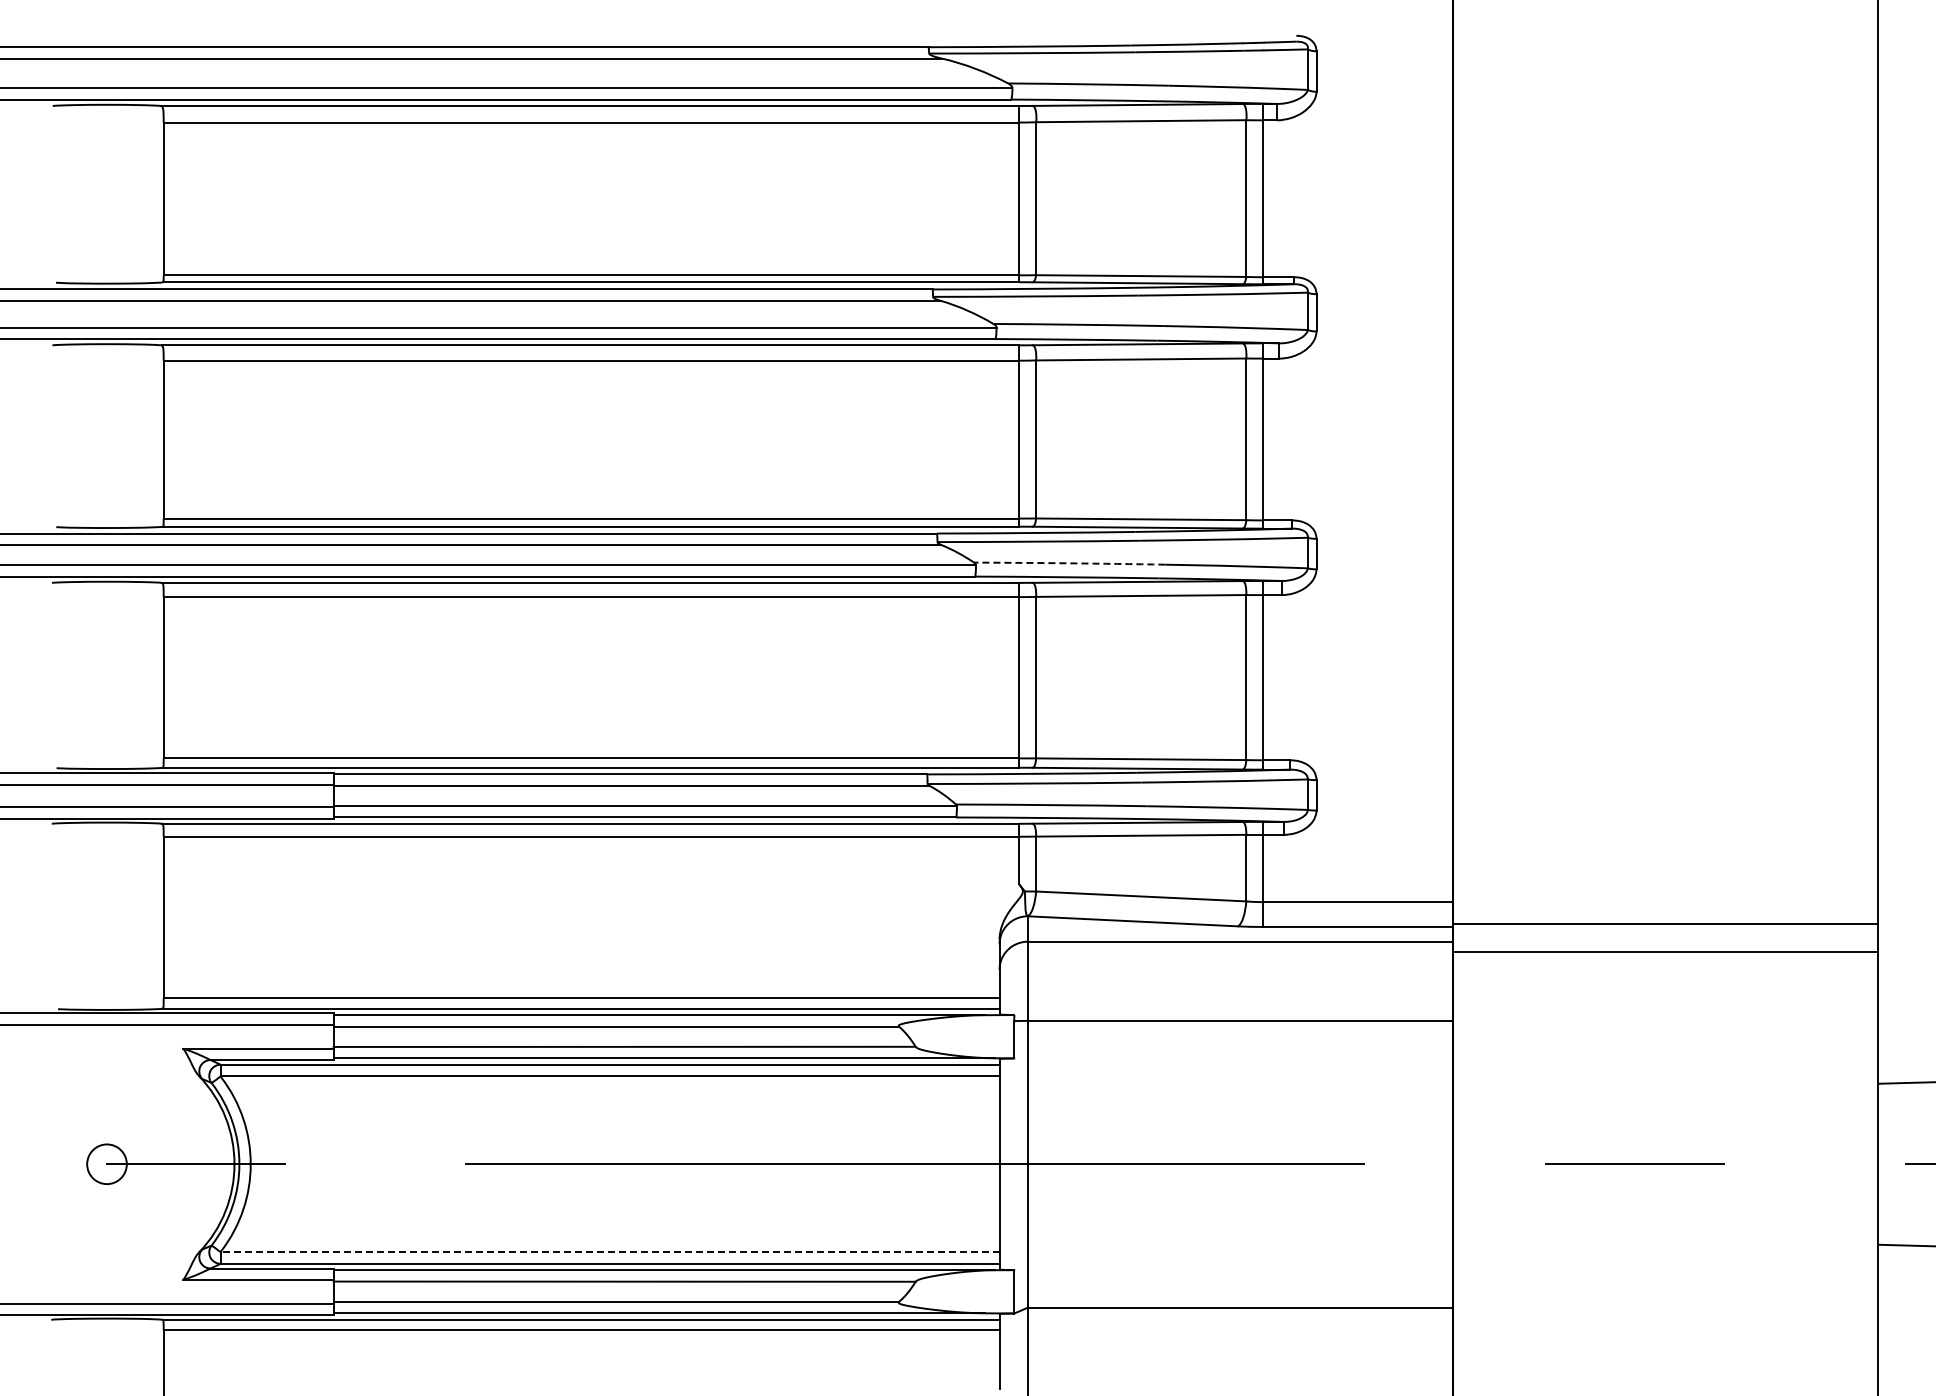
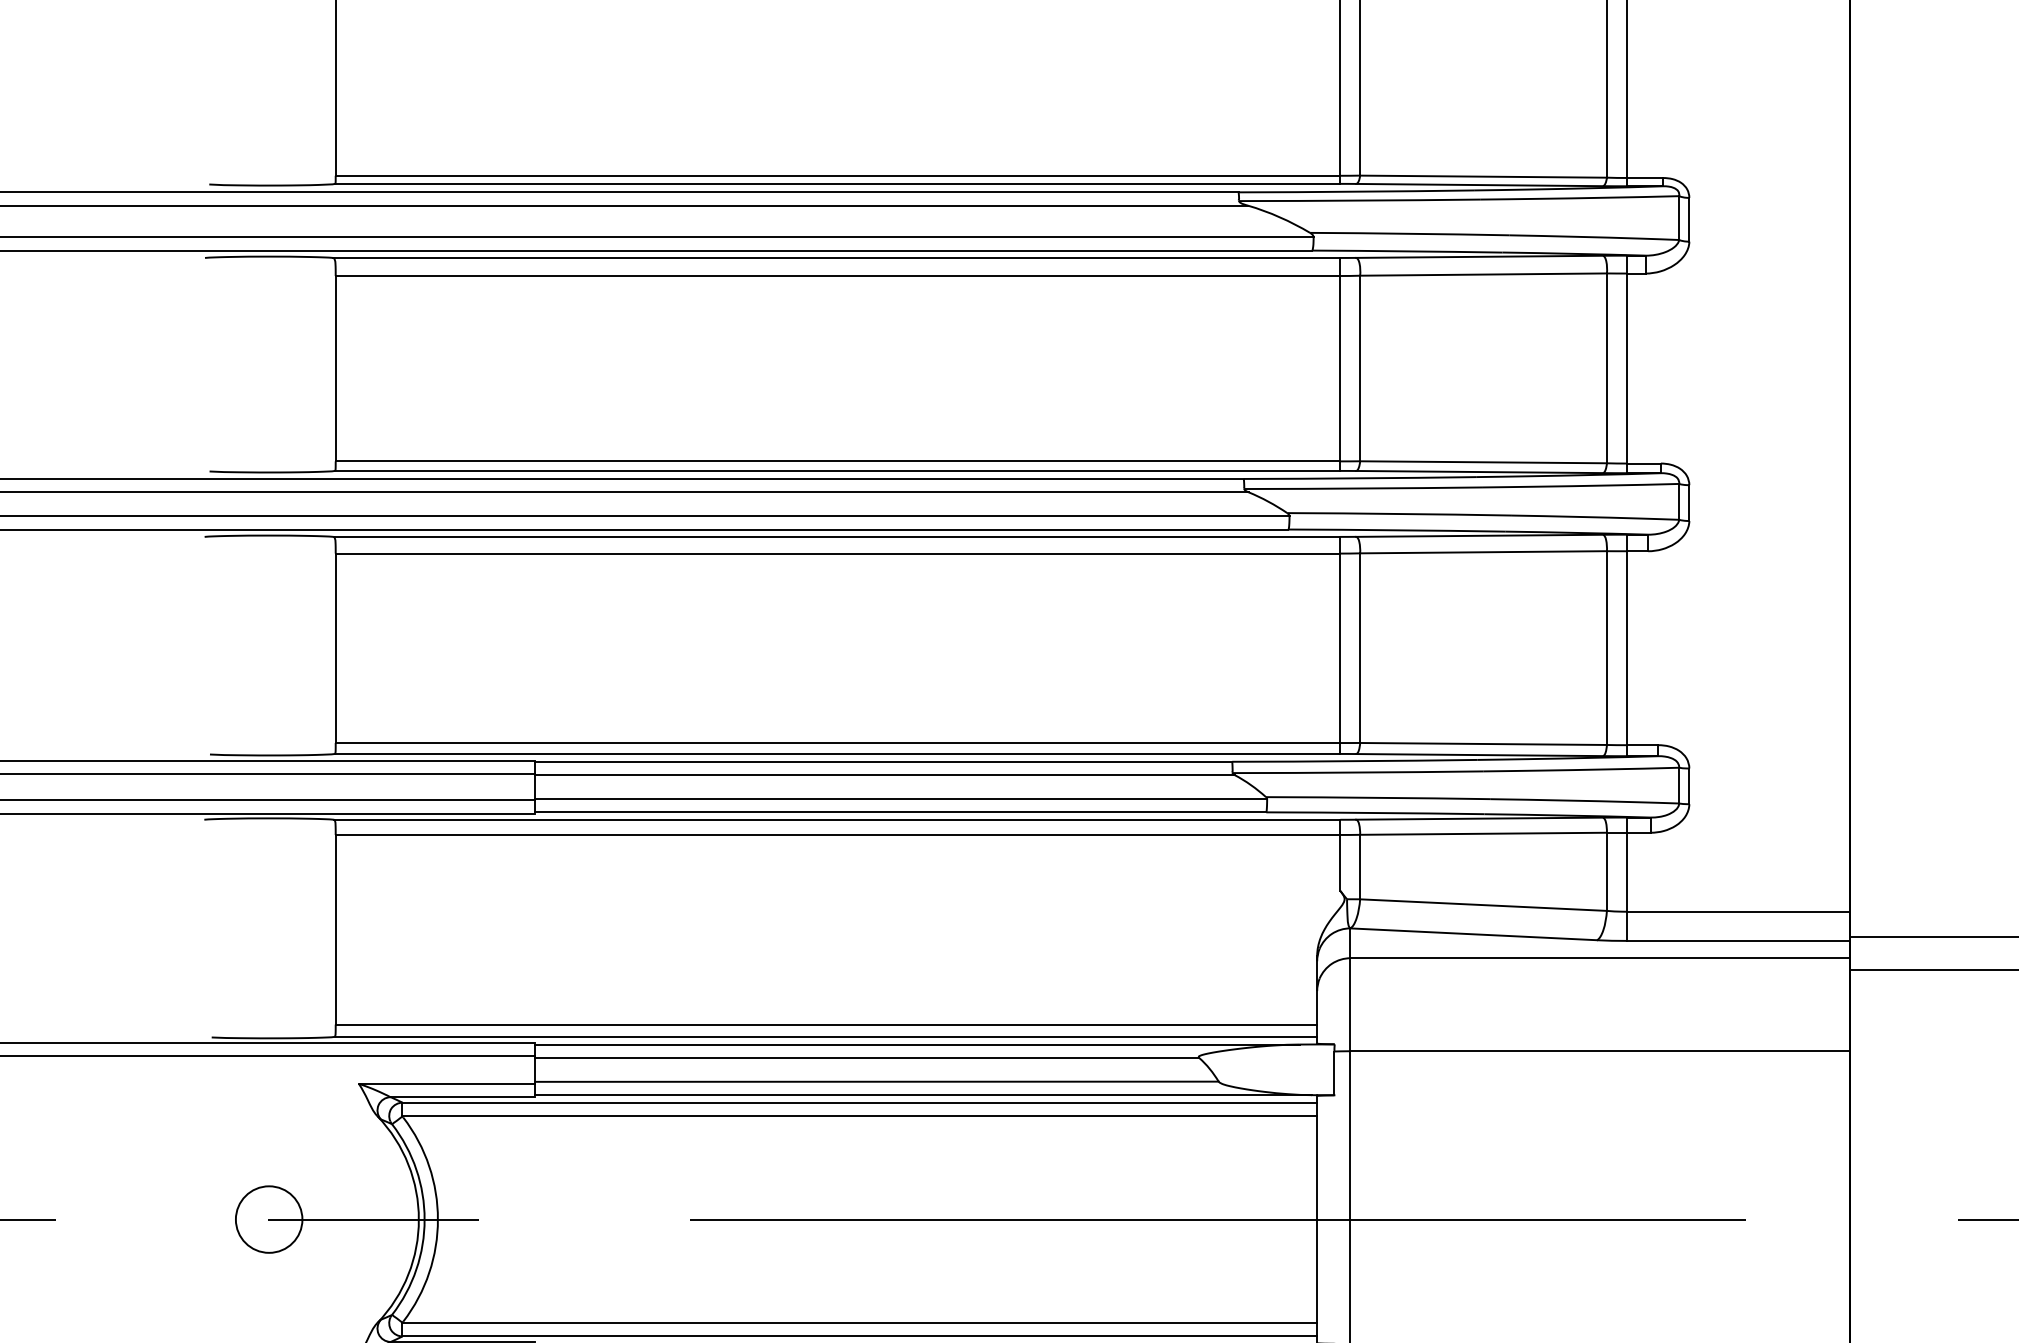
arc: (1069, 563) -> (1399, 514), dashed -> solid
circle: (106, 1163) -> (268, 1218), size x1.43
line: (609, 1252) -> (859, 1323), dashed -> solid

